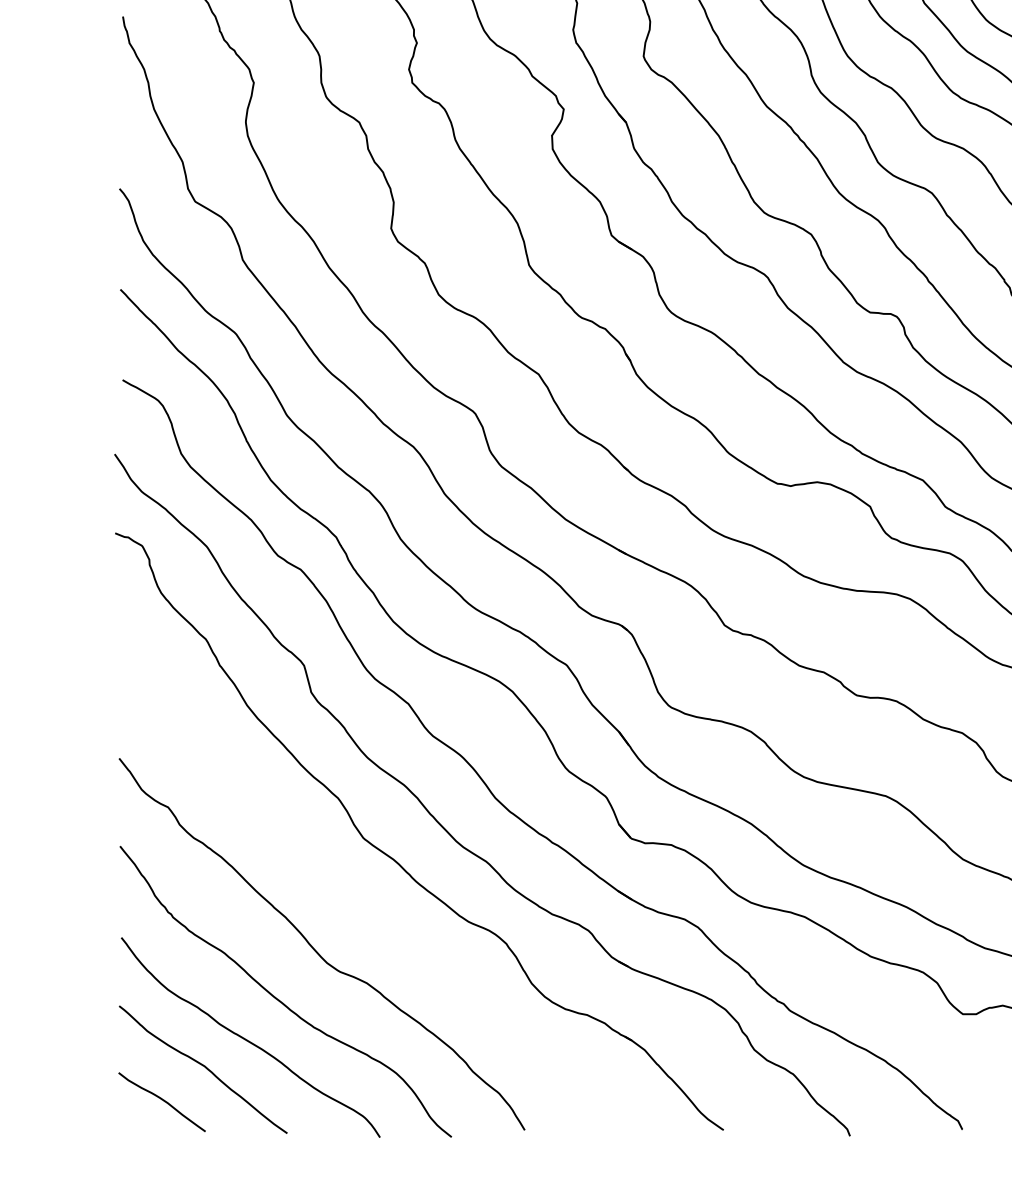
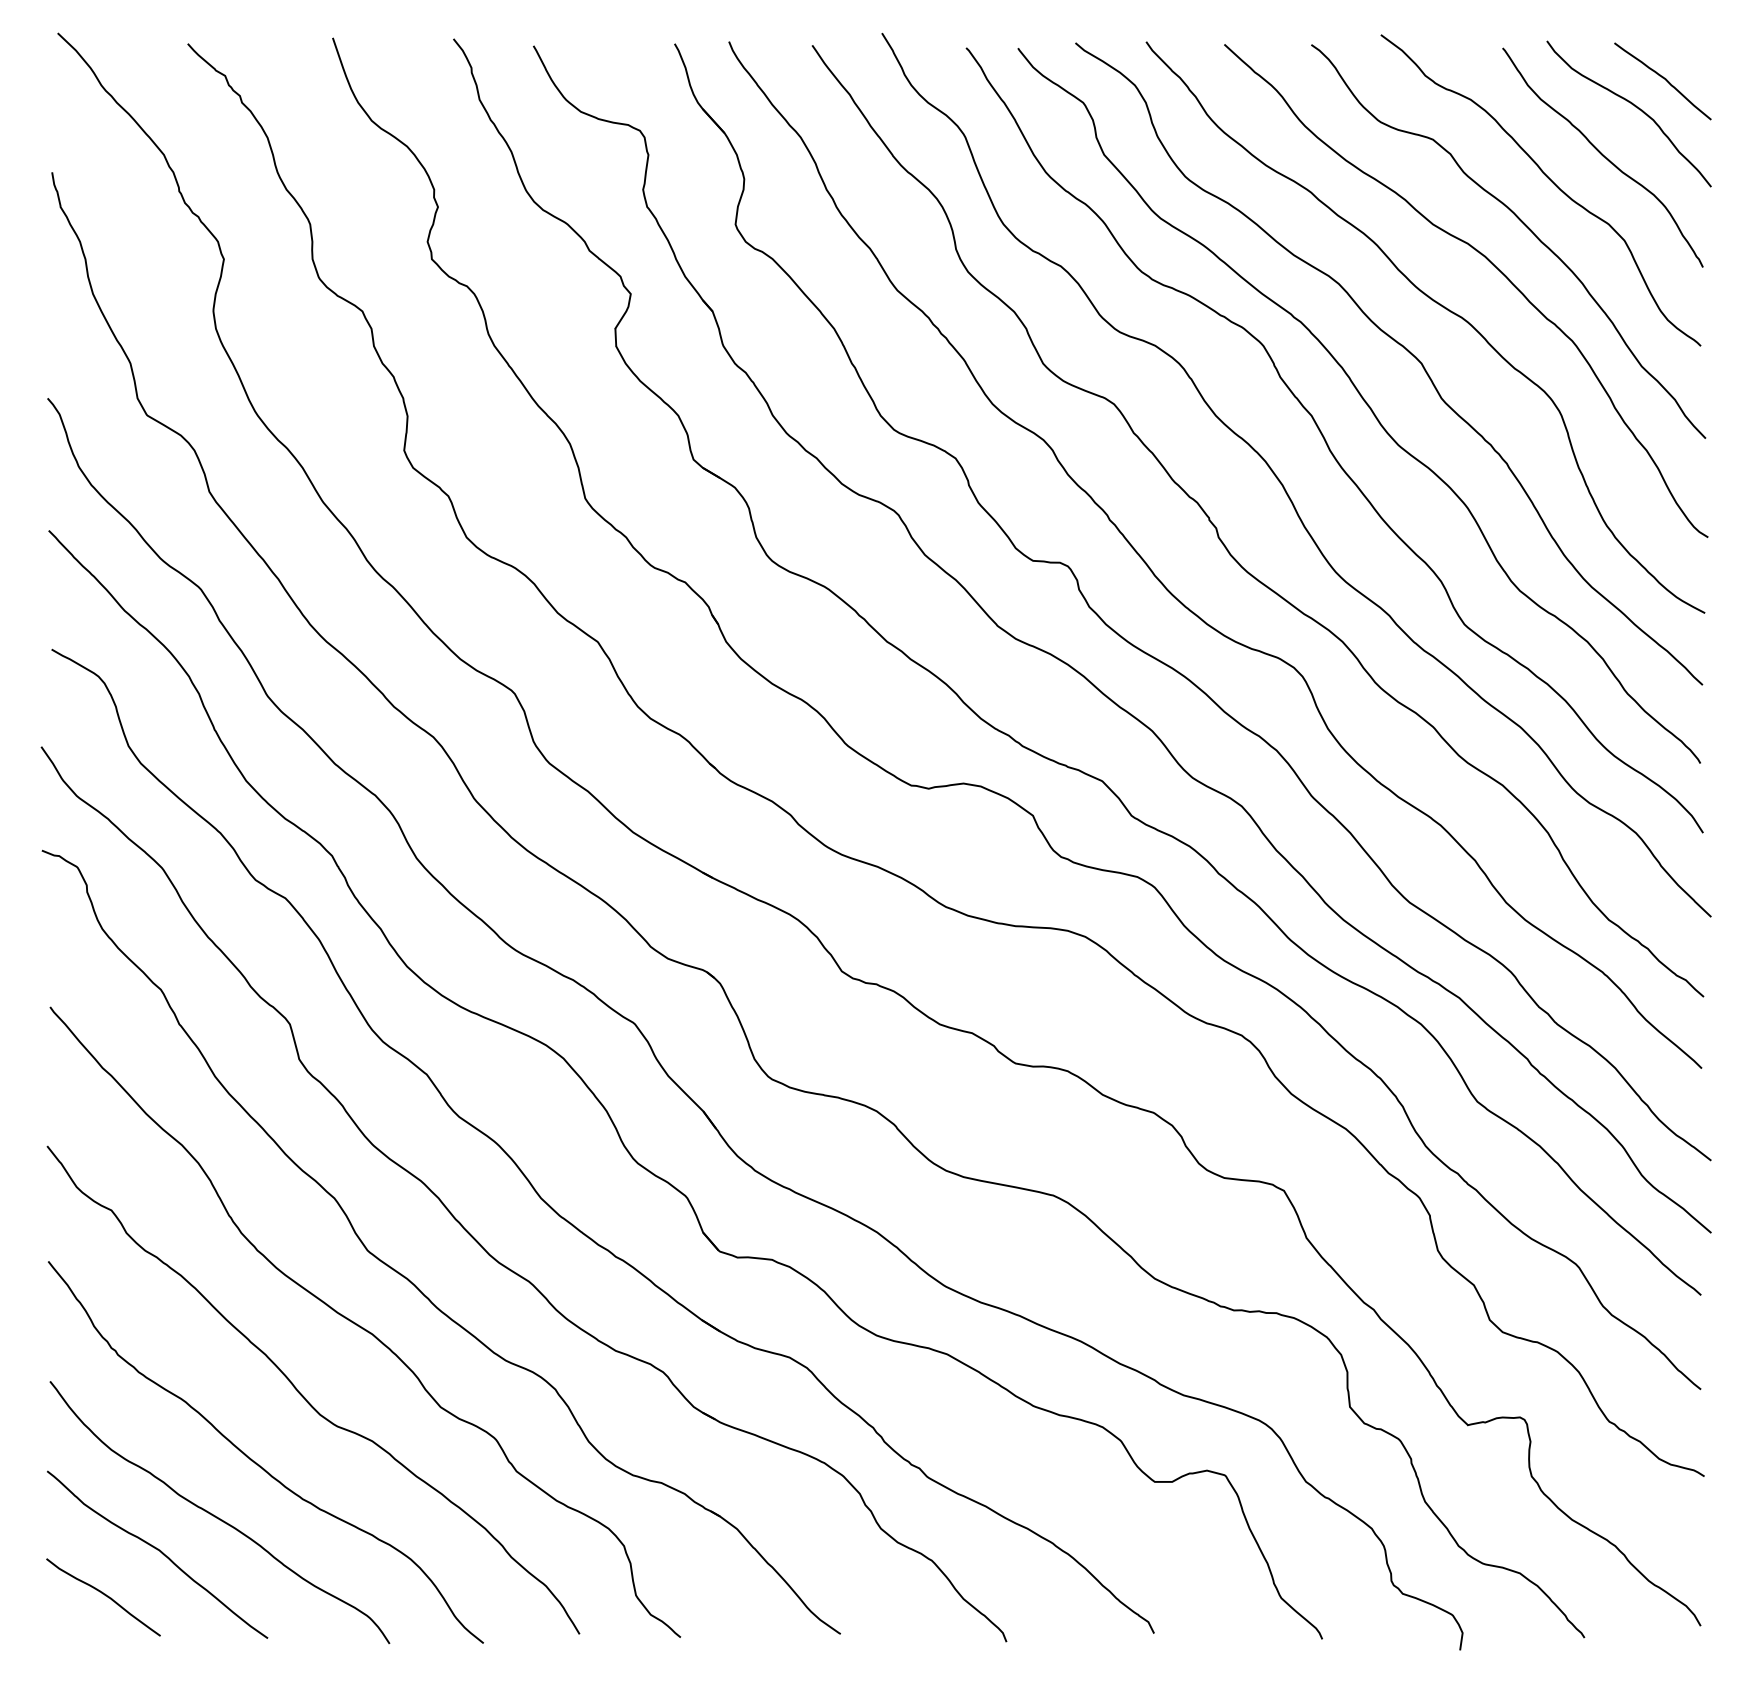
curve: (360, 896) -> (363, 1327), added

